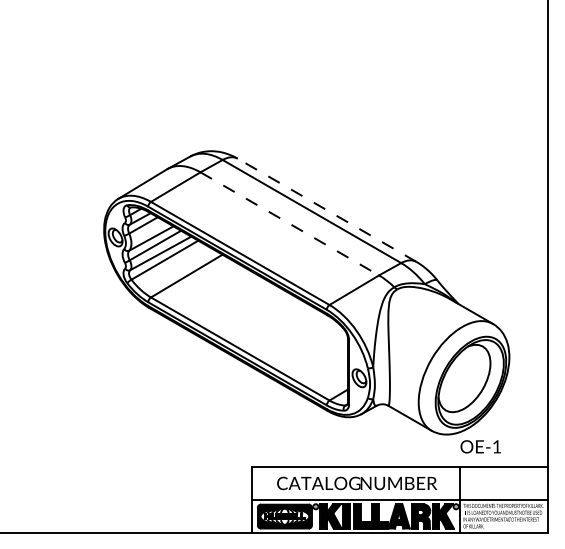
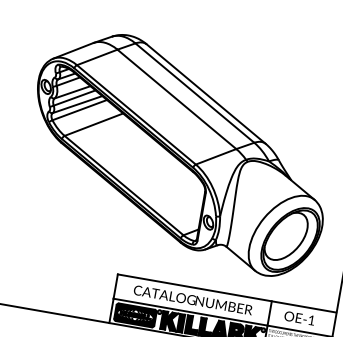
line: (326, 209) -> (205, 93), dashed -> solid
line: (290, 224) -> (177, 99), dashed -> solid
text: (480, 446) -> (299, 318), moved

